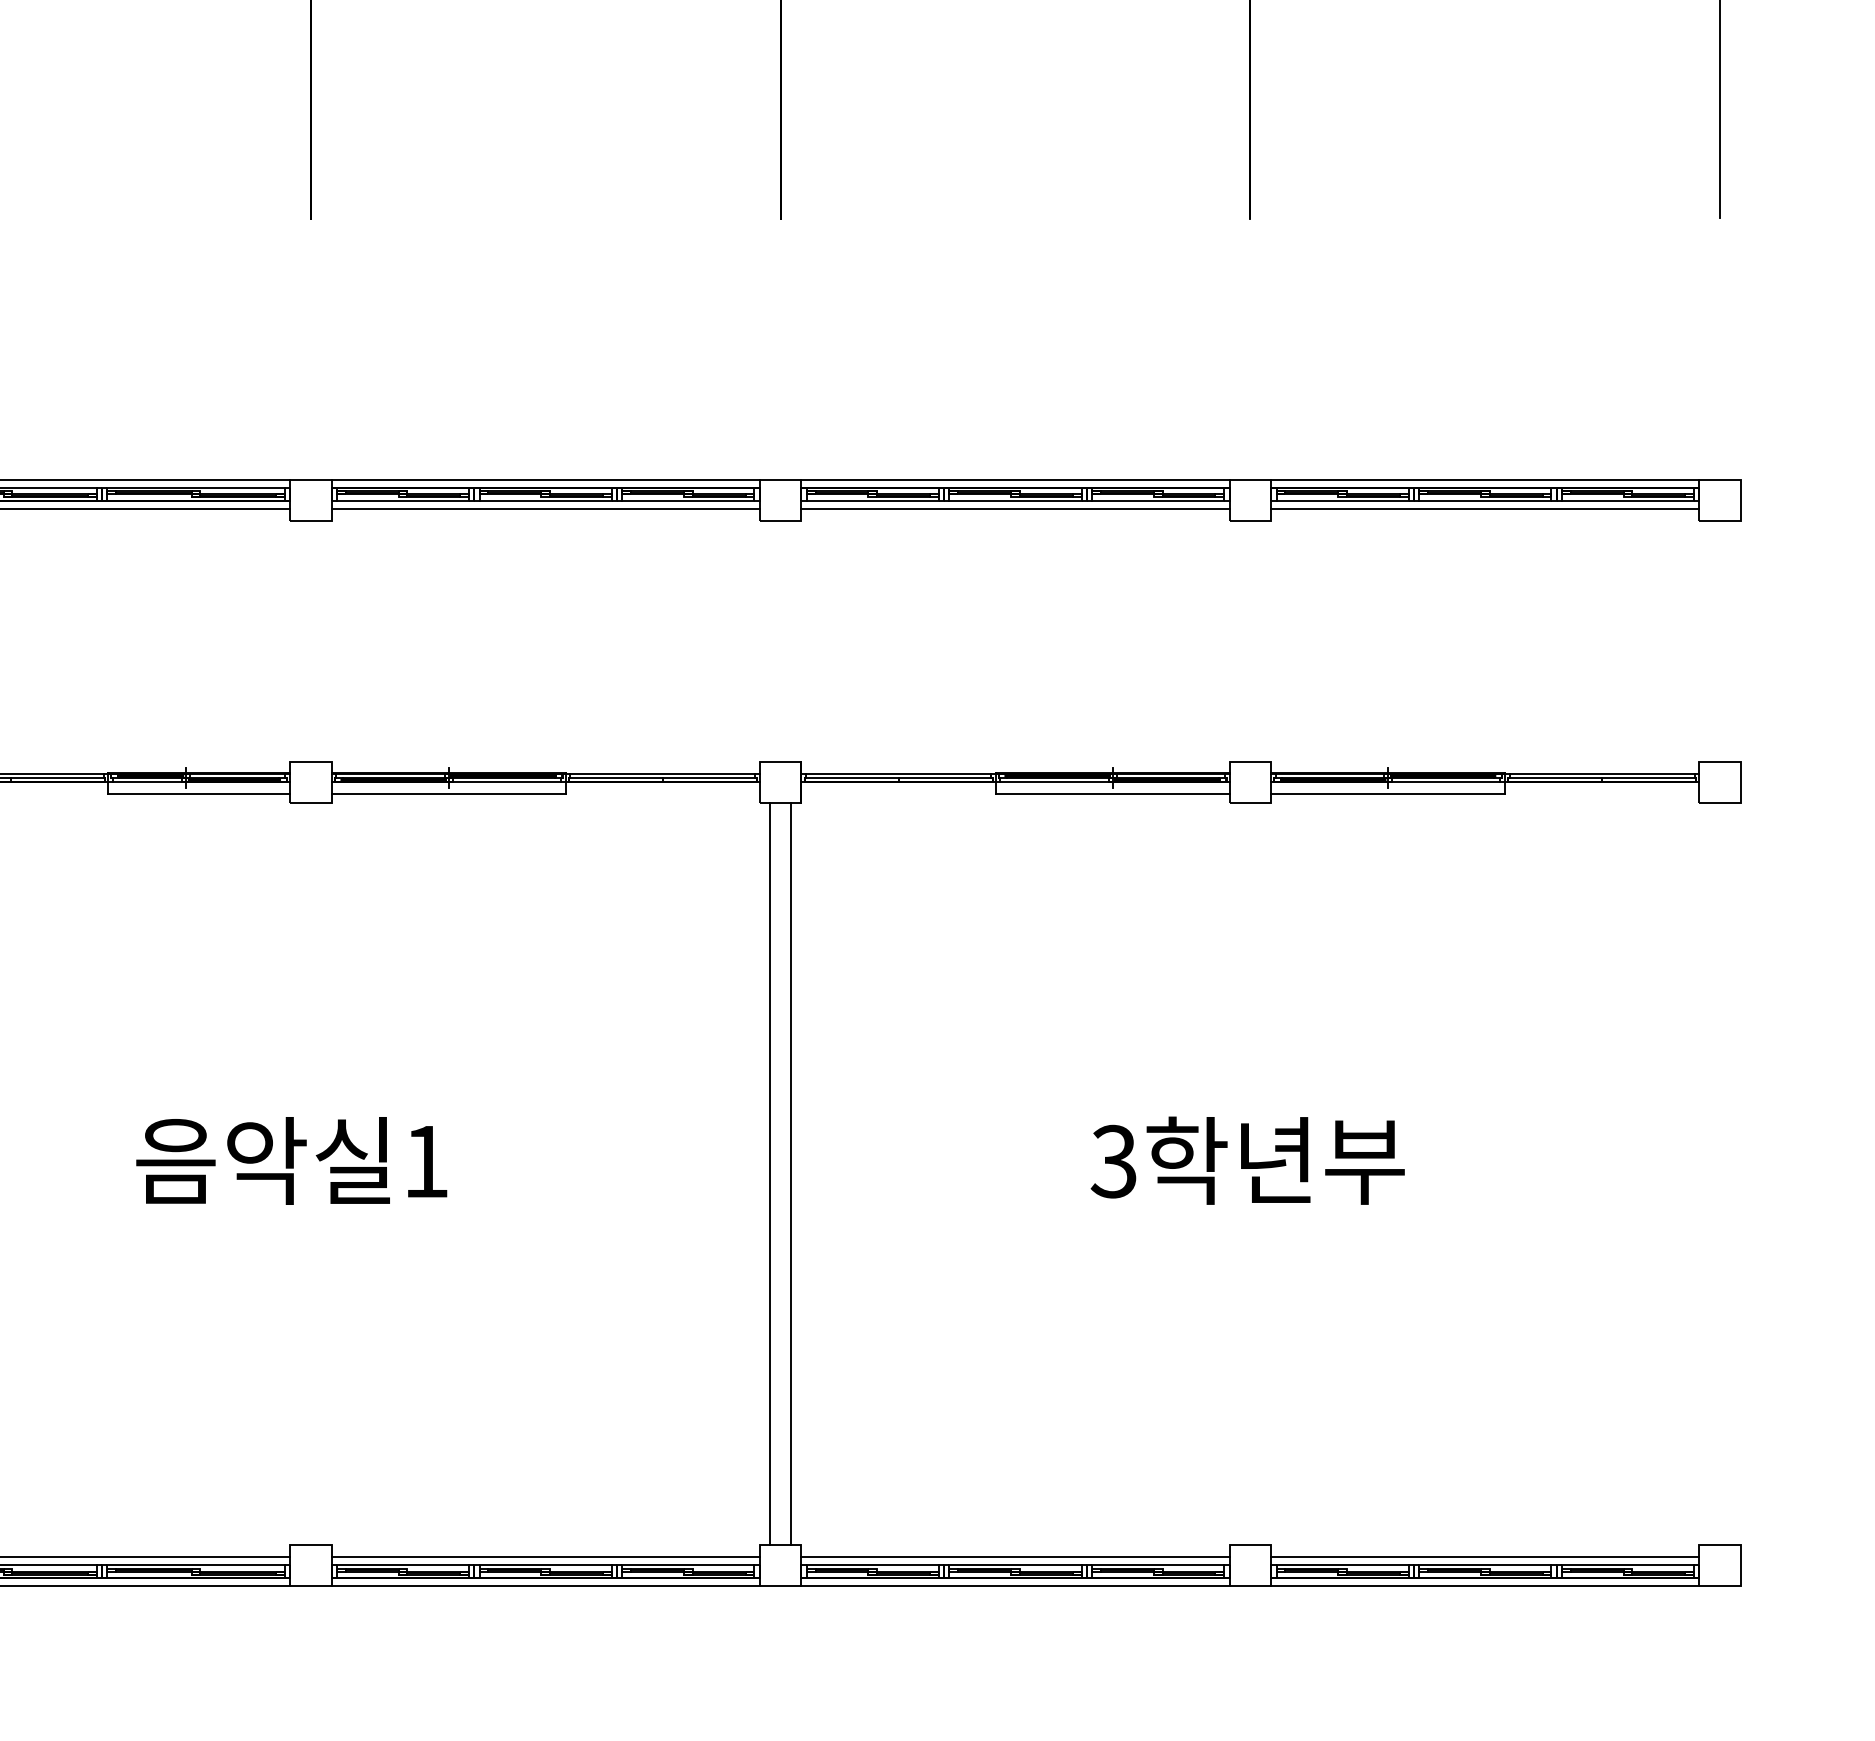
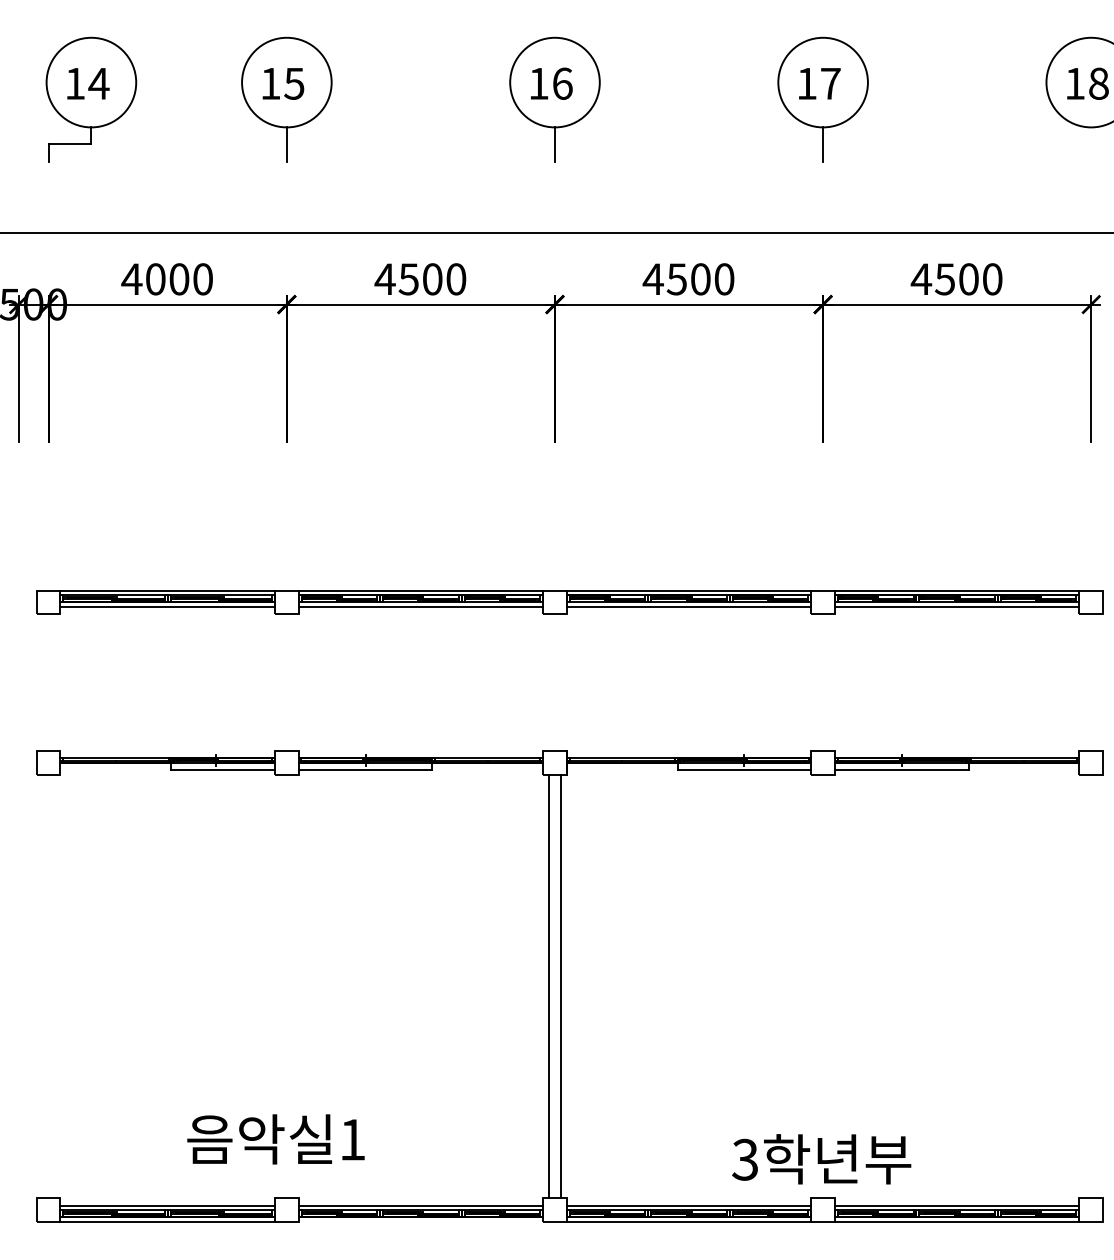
text: (290, 1161) -> (275, 1139), moved
text: (1247, 1161) -> (821, 1159), moved
line: (544, 1586) -> (420, 1222), removed

